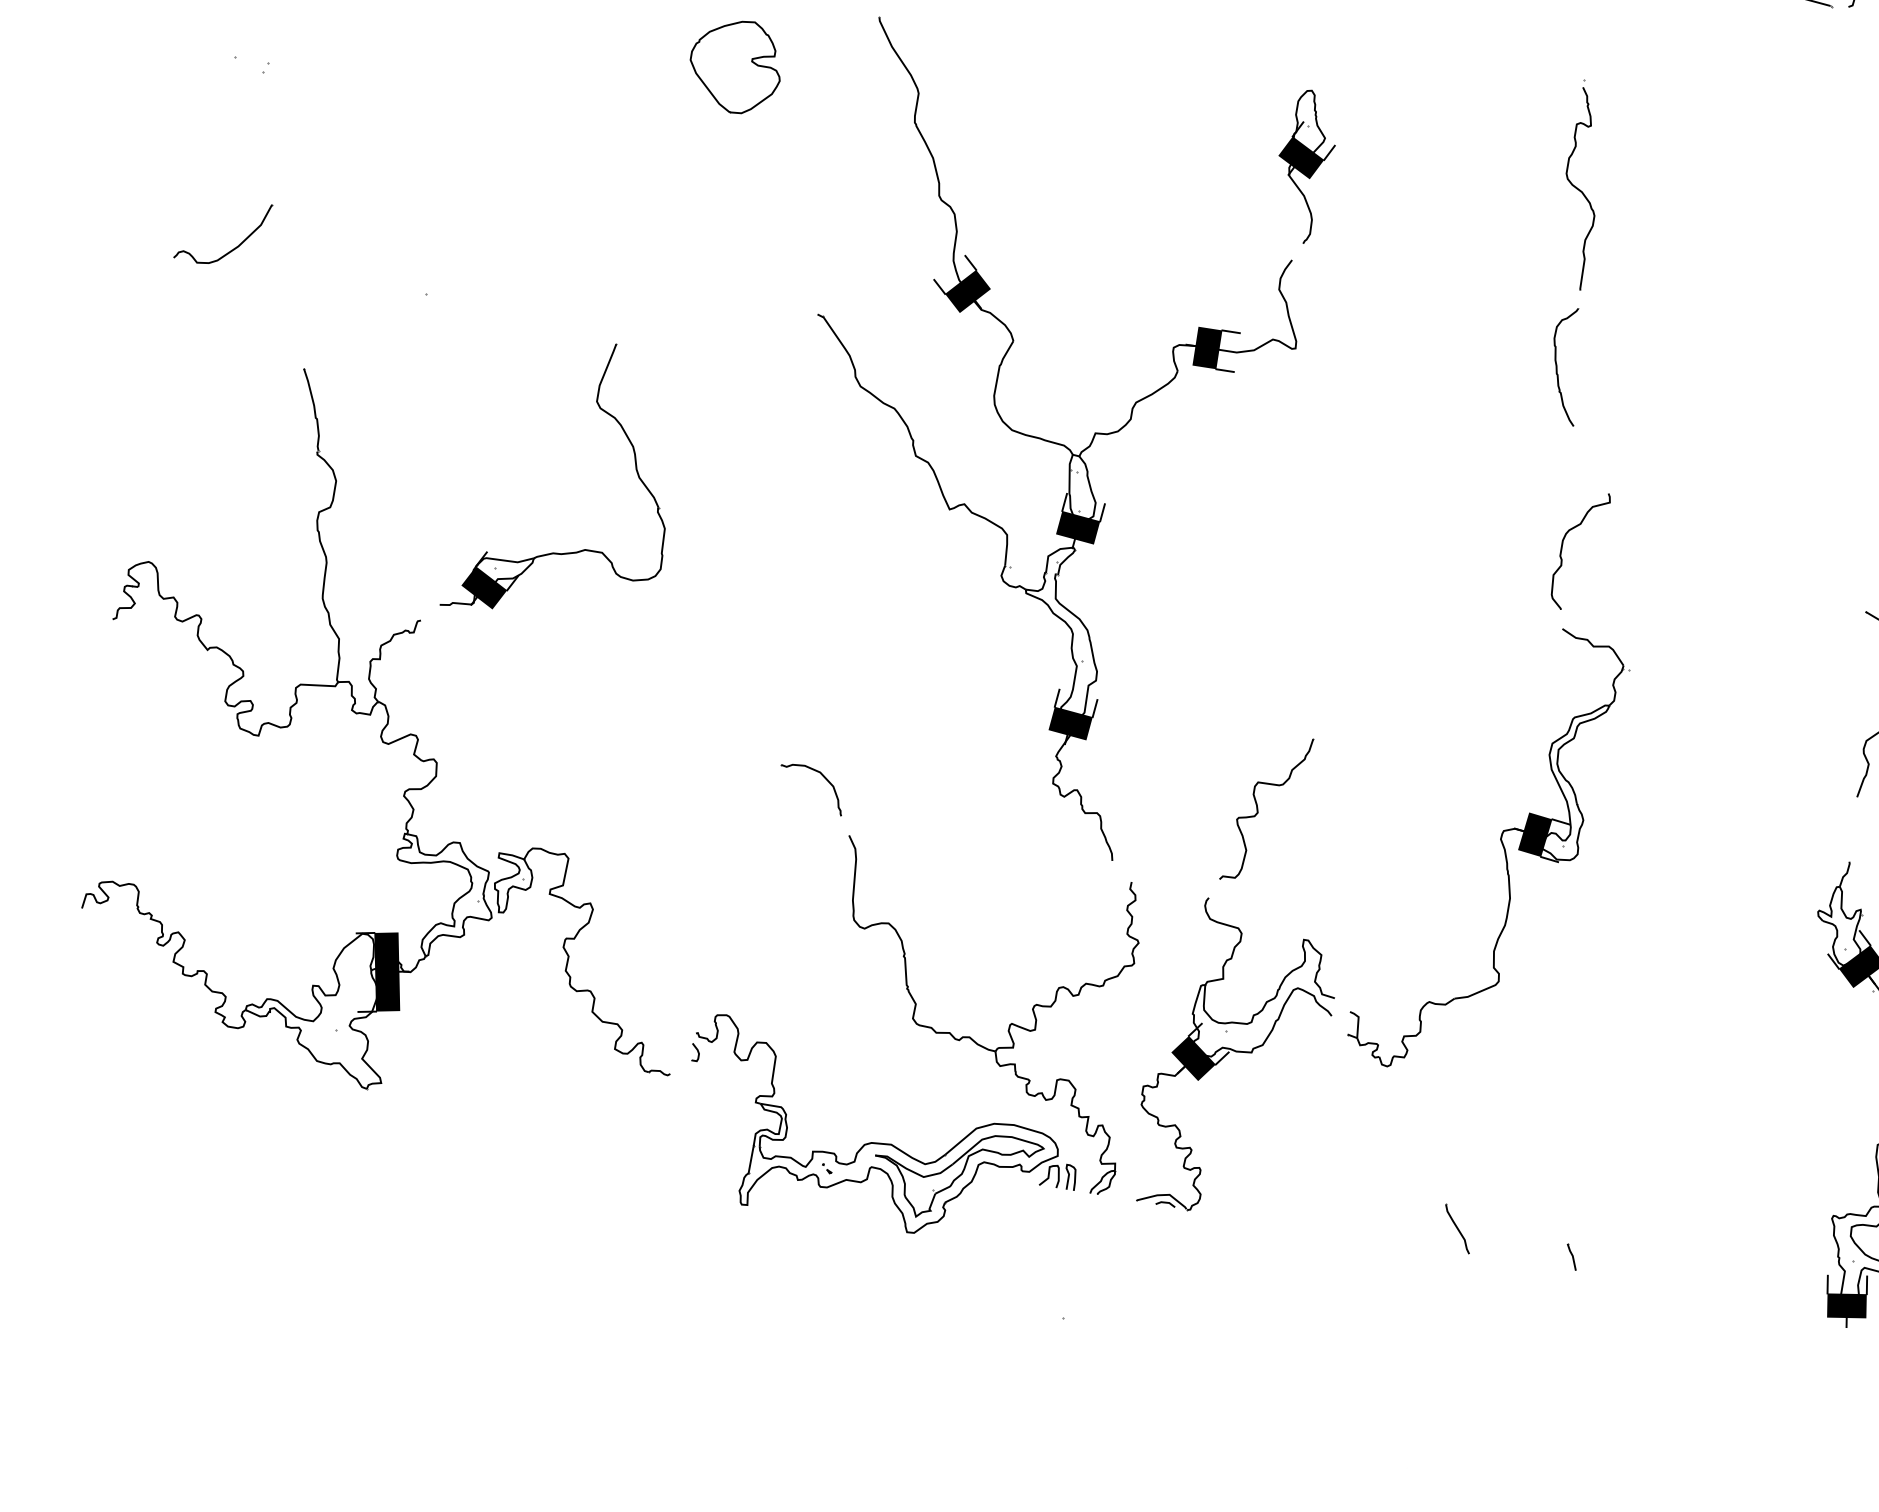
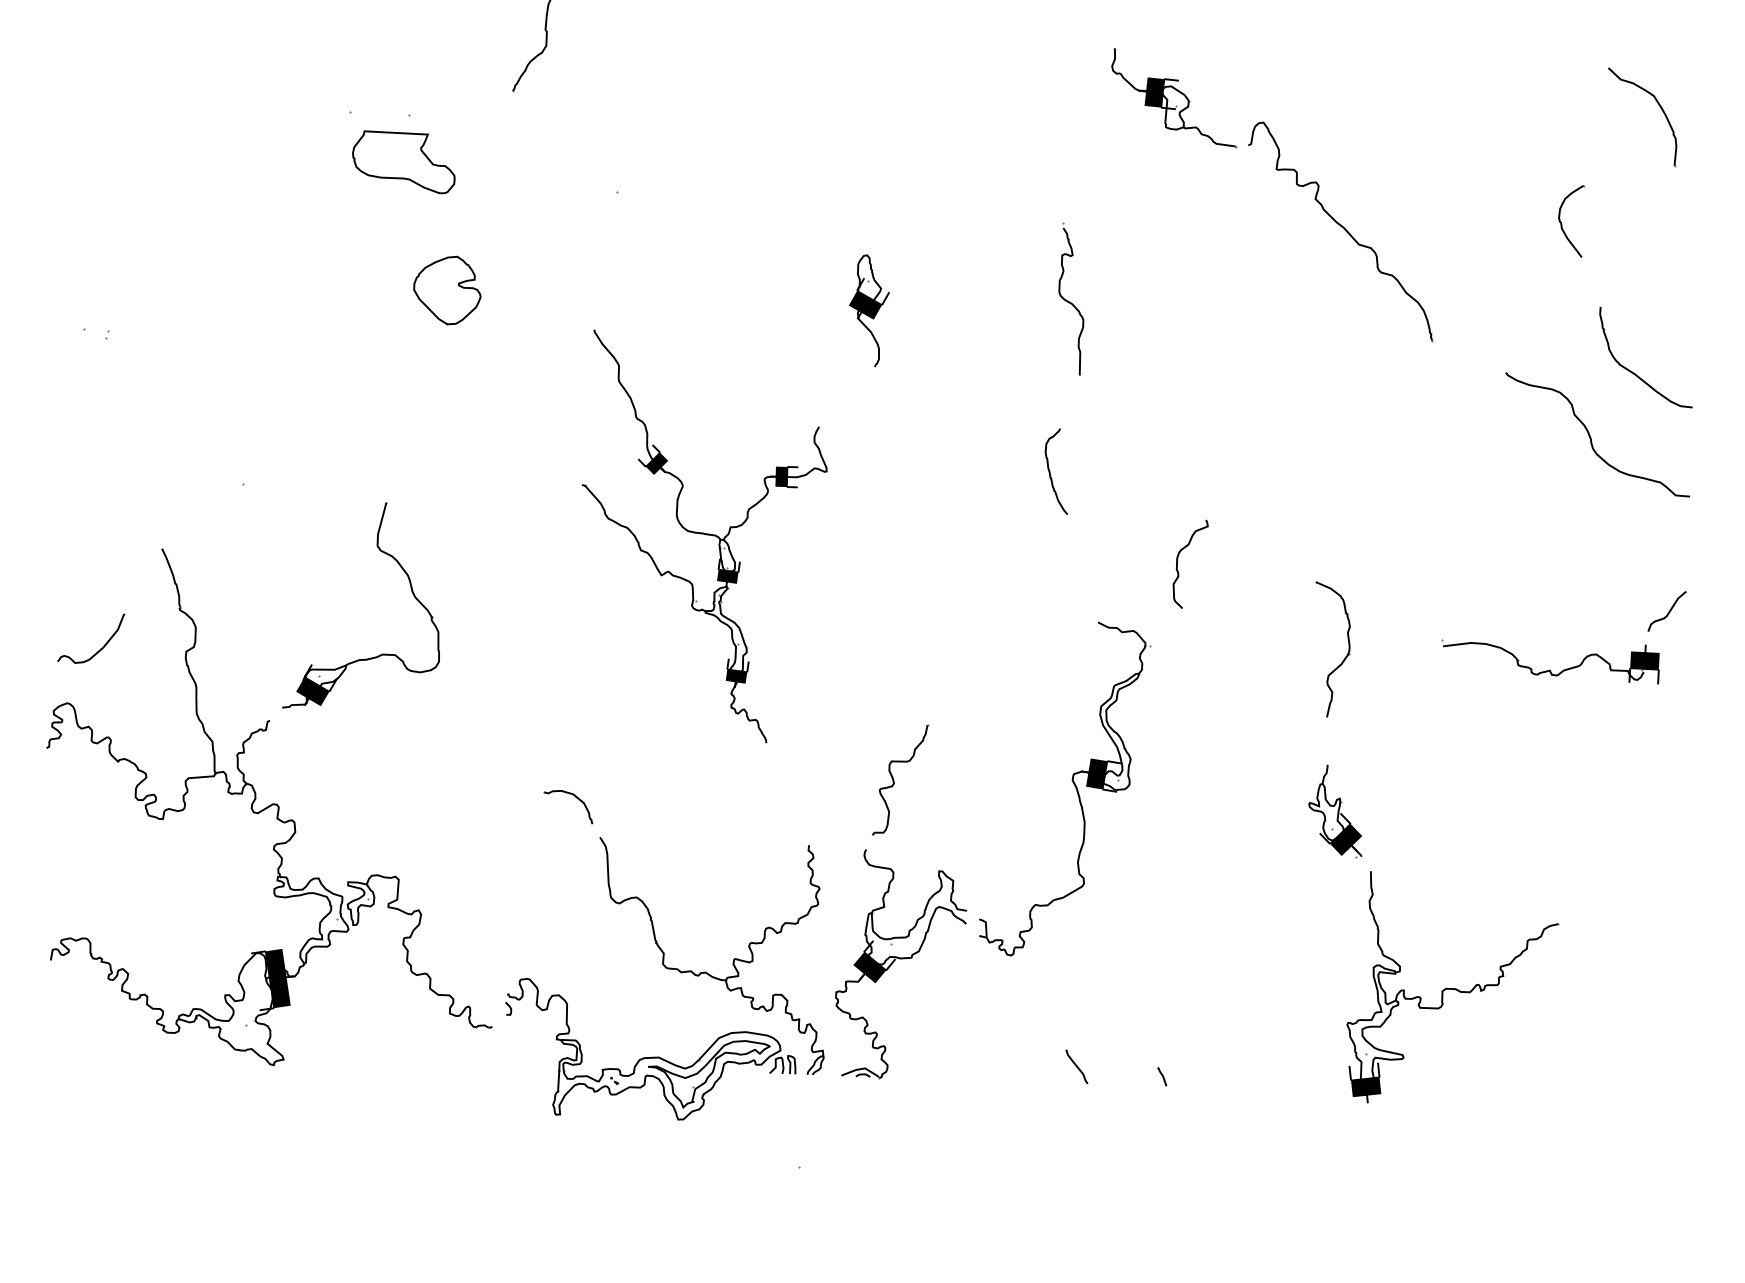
part: (235, 246) -> (101, 647), moved
curve: (1557, 364) -> (1050, 471), moved
part: (1042, 444) -> (704, 536), size x0.7
curve: (1564, 542) -> (1178, 559), moved

